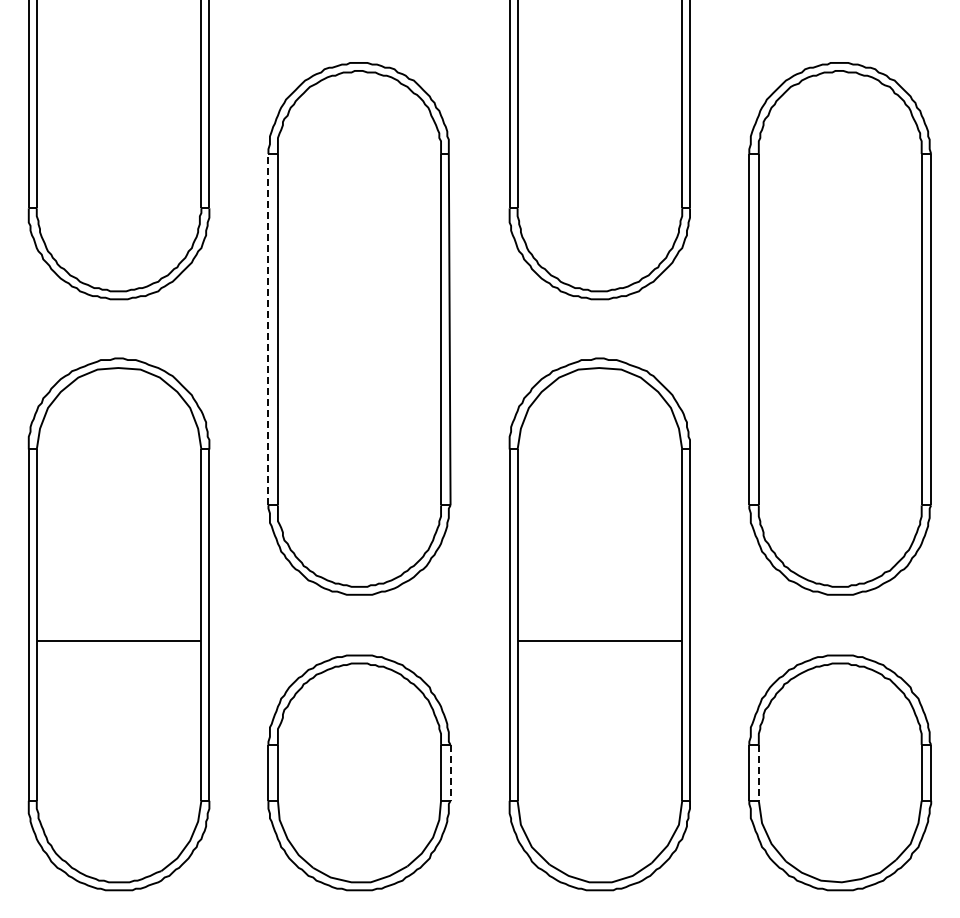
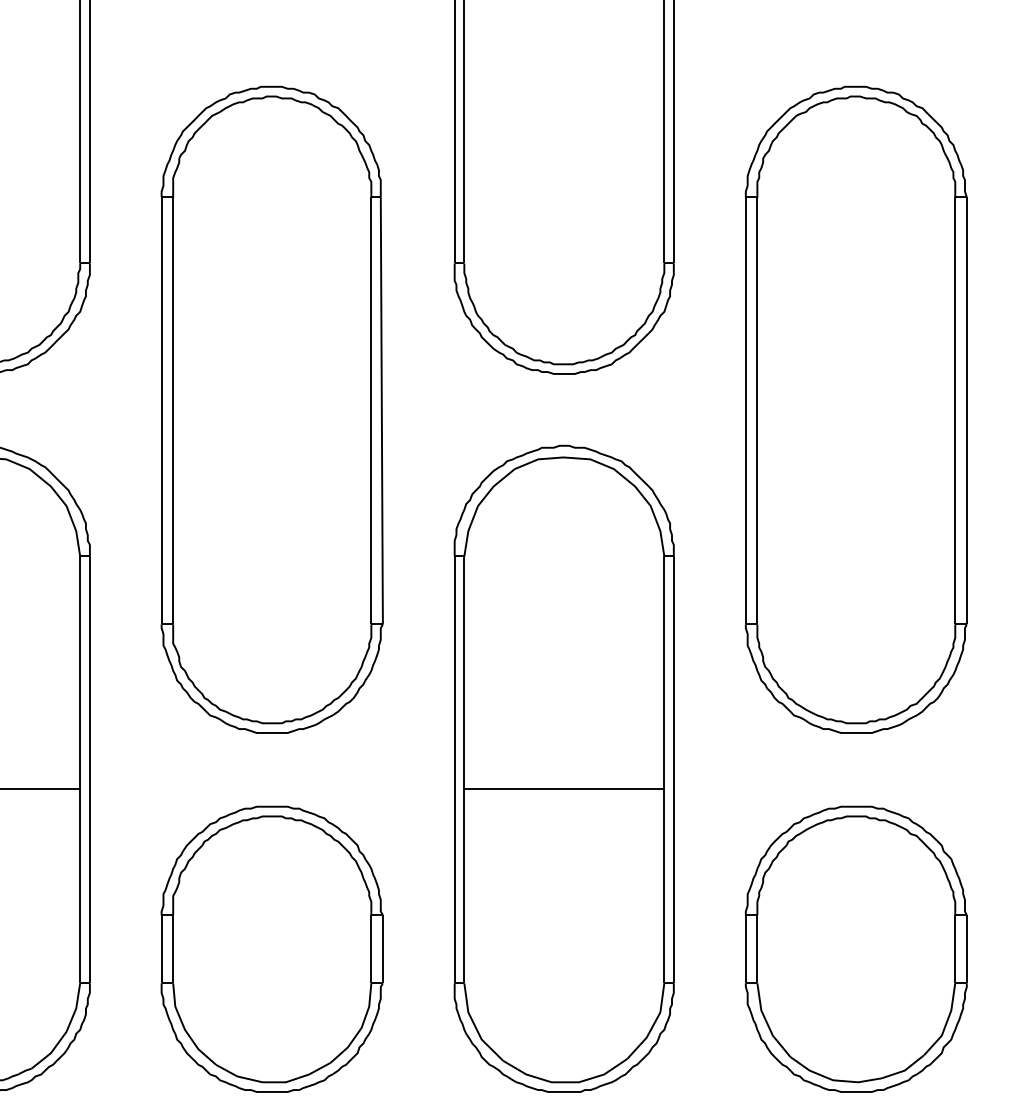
line: (268, 329) -> (161, 410), dashed -> solid
line: (450, 772) -> (382, 948), dashed -> solid
line: (758, 772) -> (757, 948), dashed -> solid

